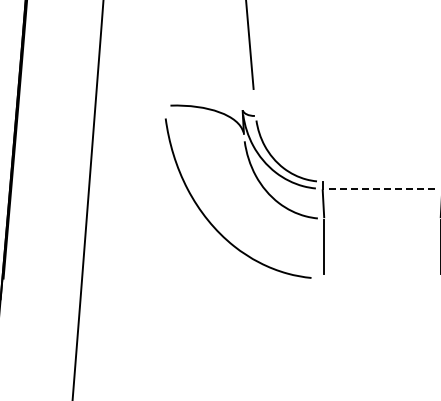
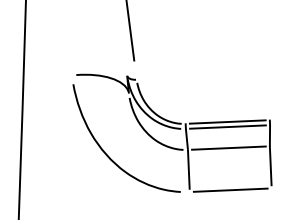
line: (382, 181) -> (227, 121), added
line: (382, 188) -> (228, 126), dashed -> solid
line: (382, 218) -> (228, 147), added
line: (382, 278) -> (230, 190), added

